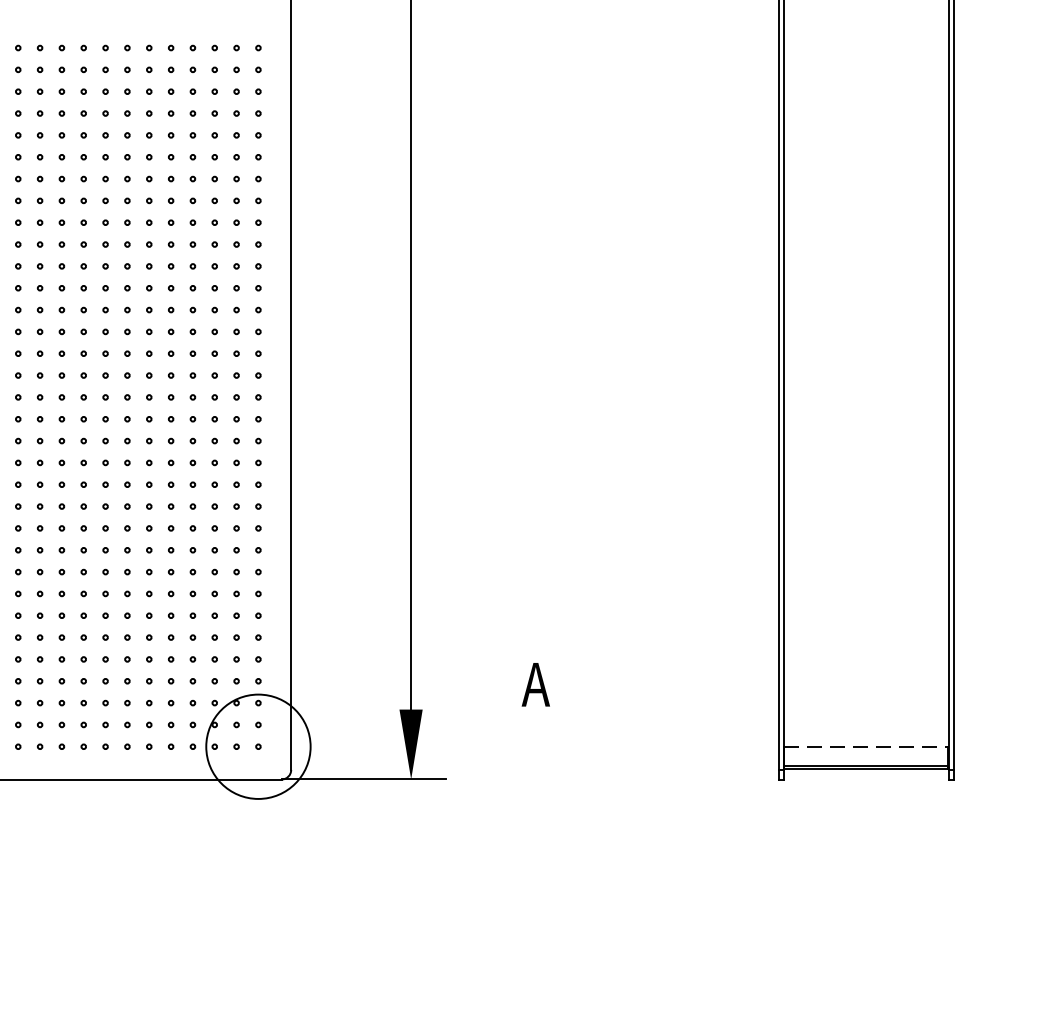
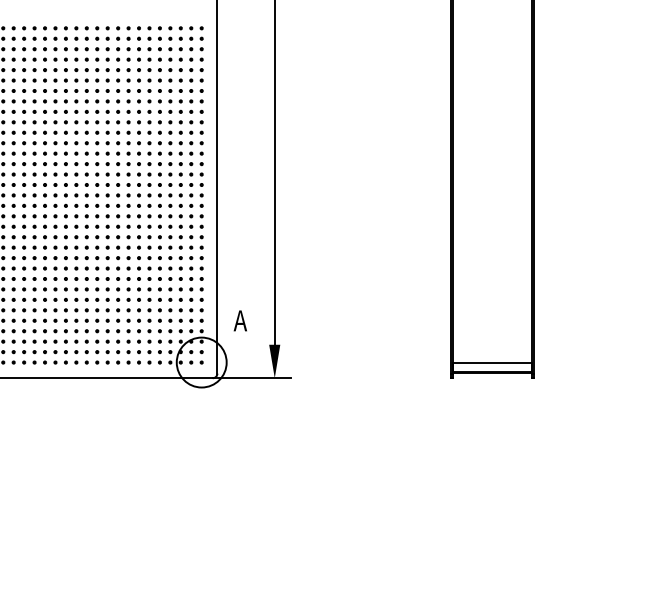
text: (533, 683) -> (239, 320), moved
line: (868, 746) -> (493, 362), dashed -> solid

